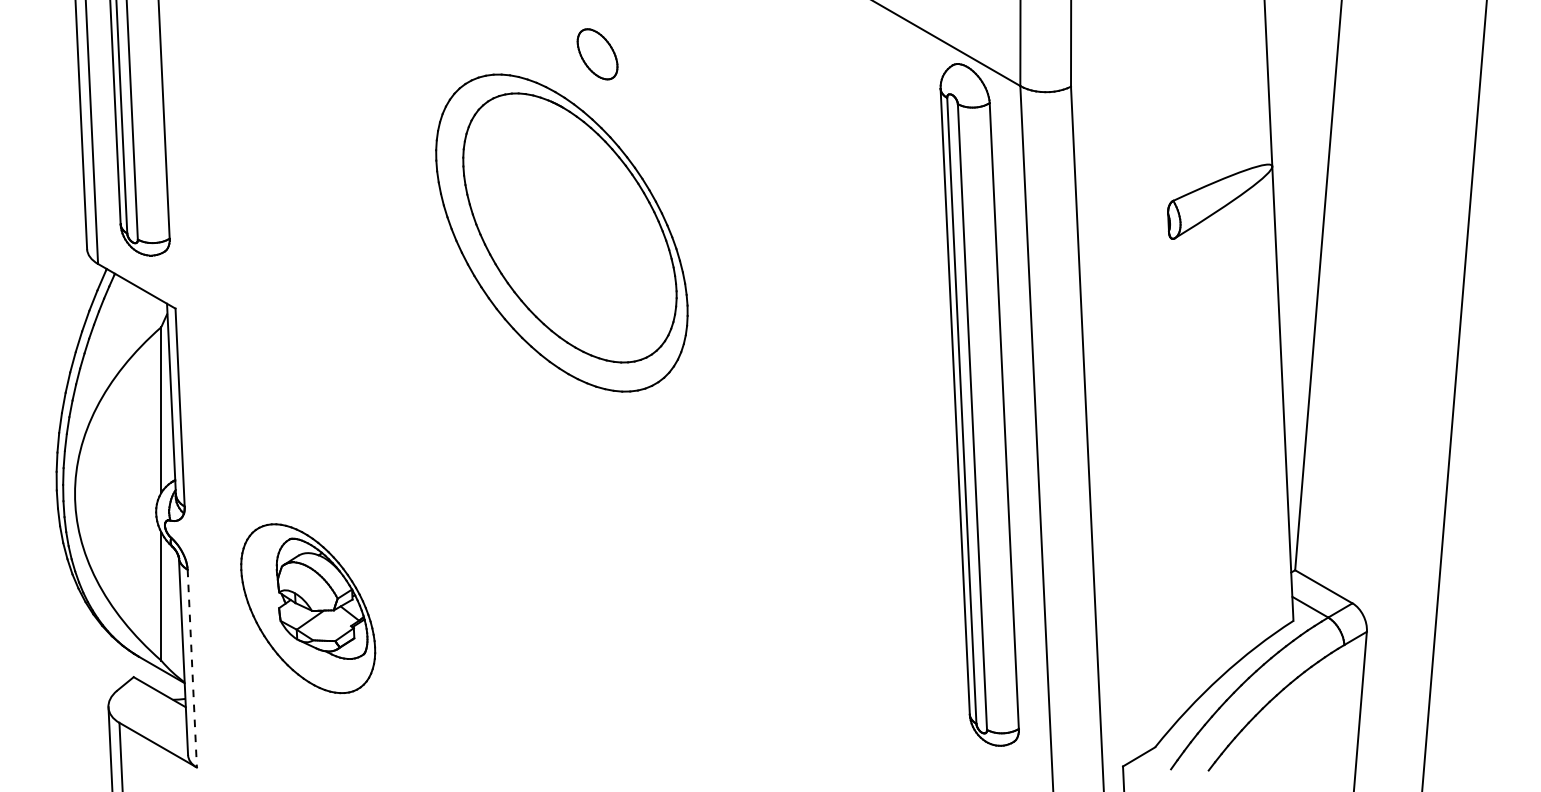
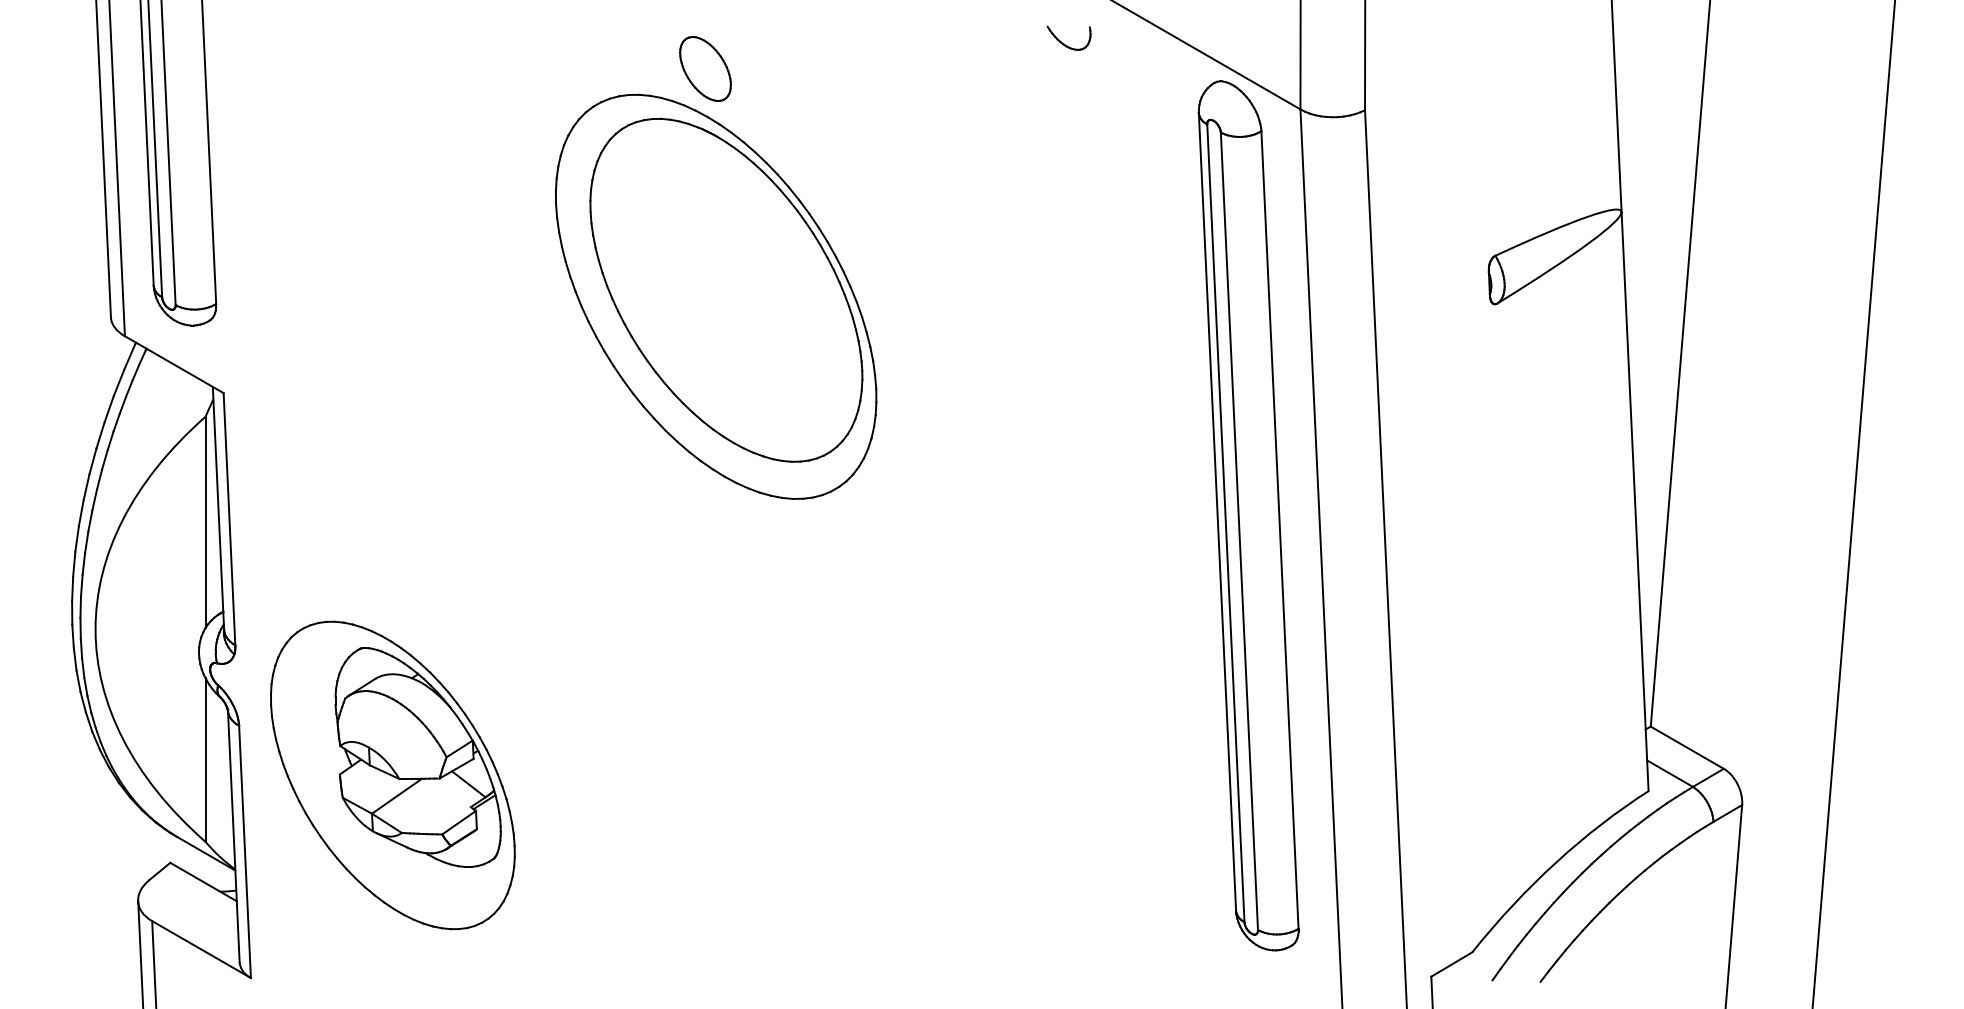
part: (838, 30) -> (1068, 38), added
part: (597, 54) -> (705, 69), moved
part: (307, 608) -> (391, 775), size x1.43
line: (192, 669) -> (245, 853), dashed -> solid

